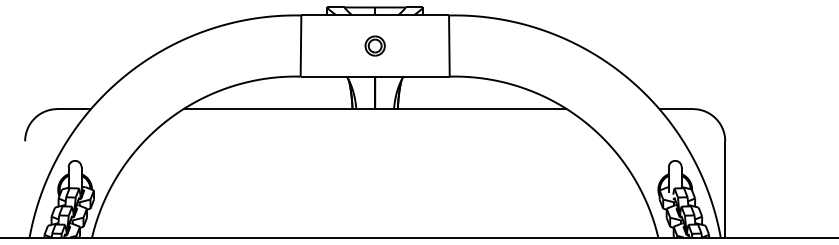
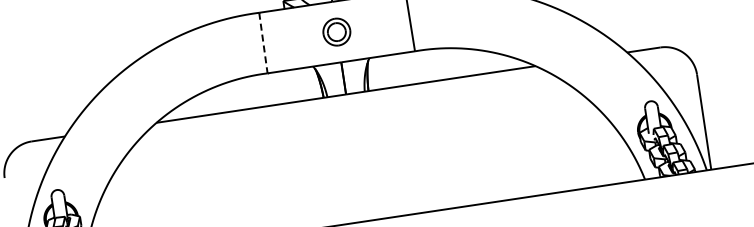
part: (374, 45) -> (336, 31), size x1.4
line: (301, 46) -> (263, 43), solid -> dashed

